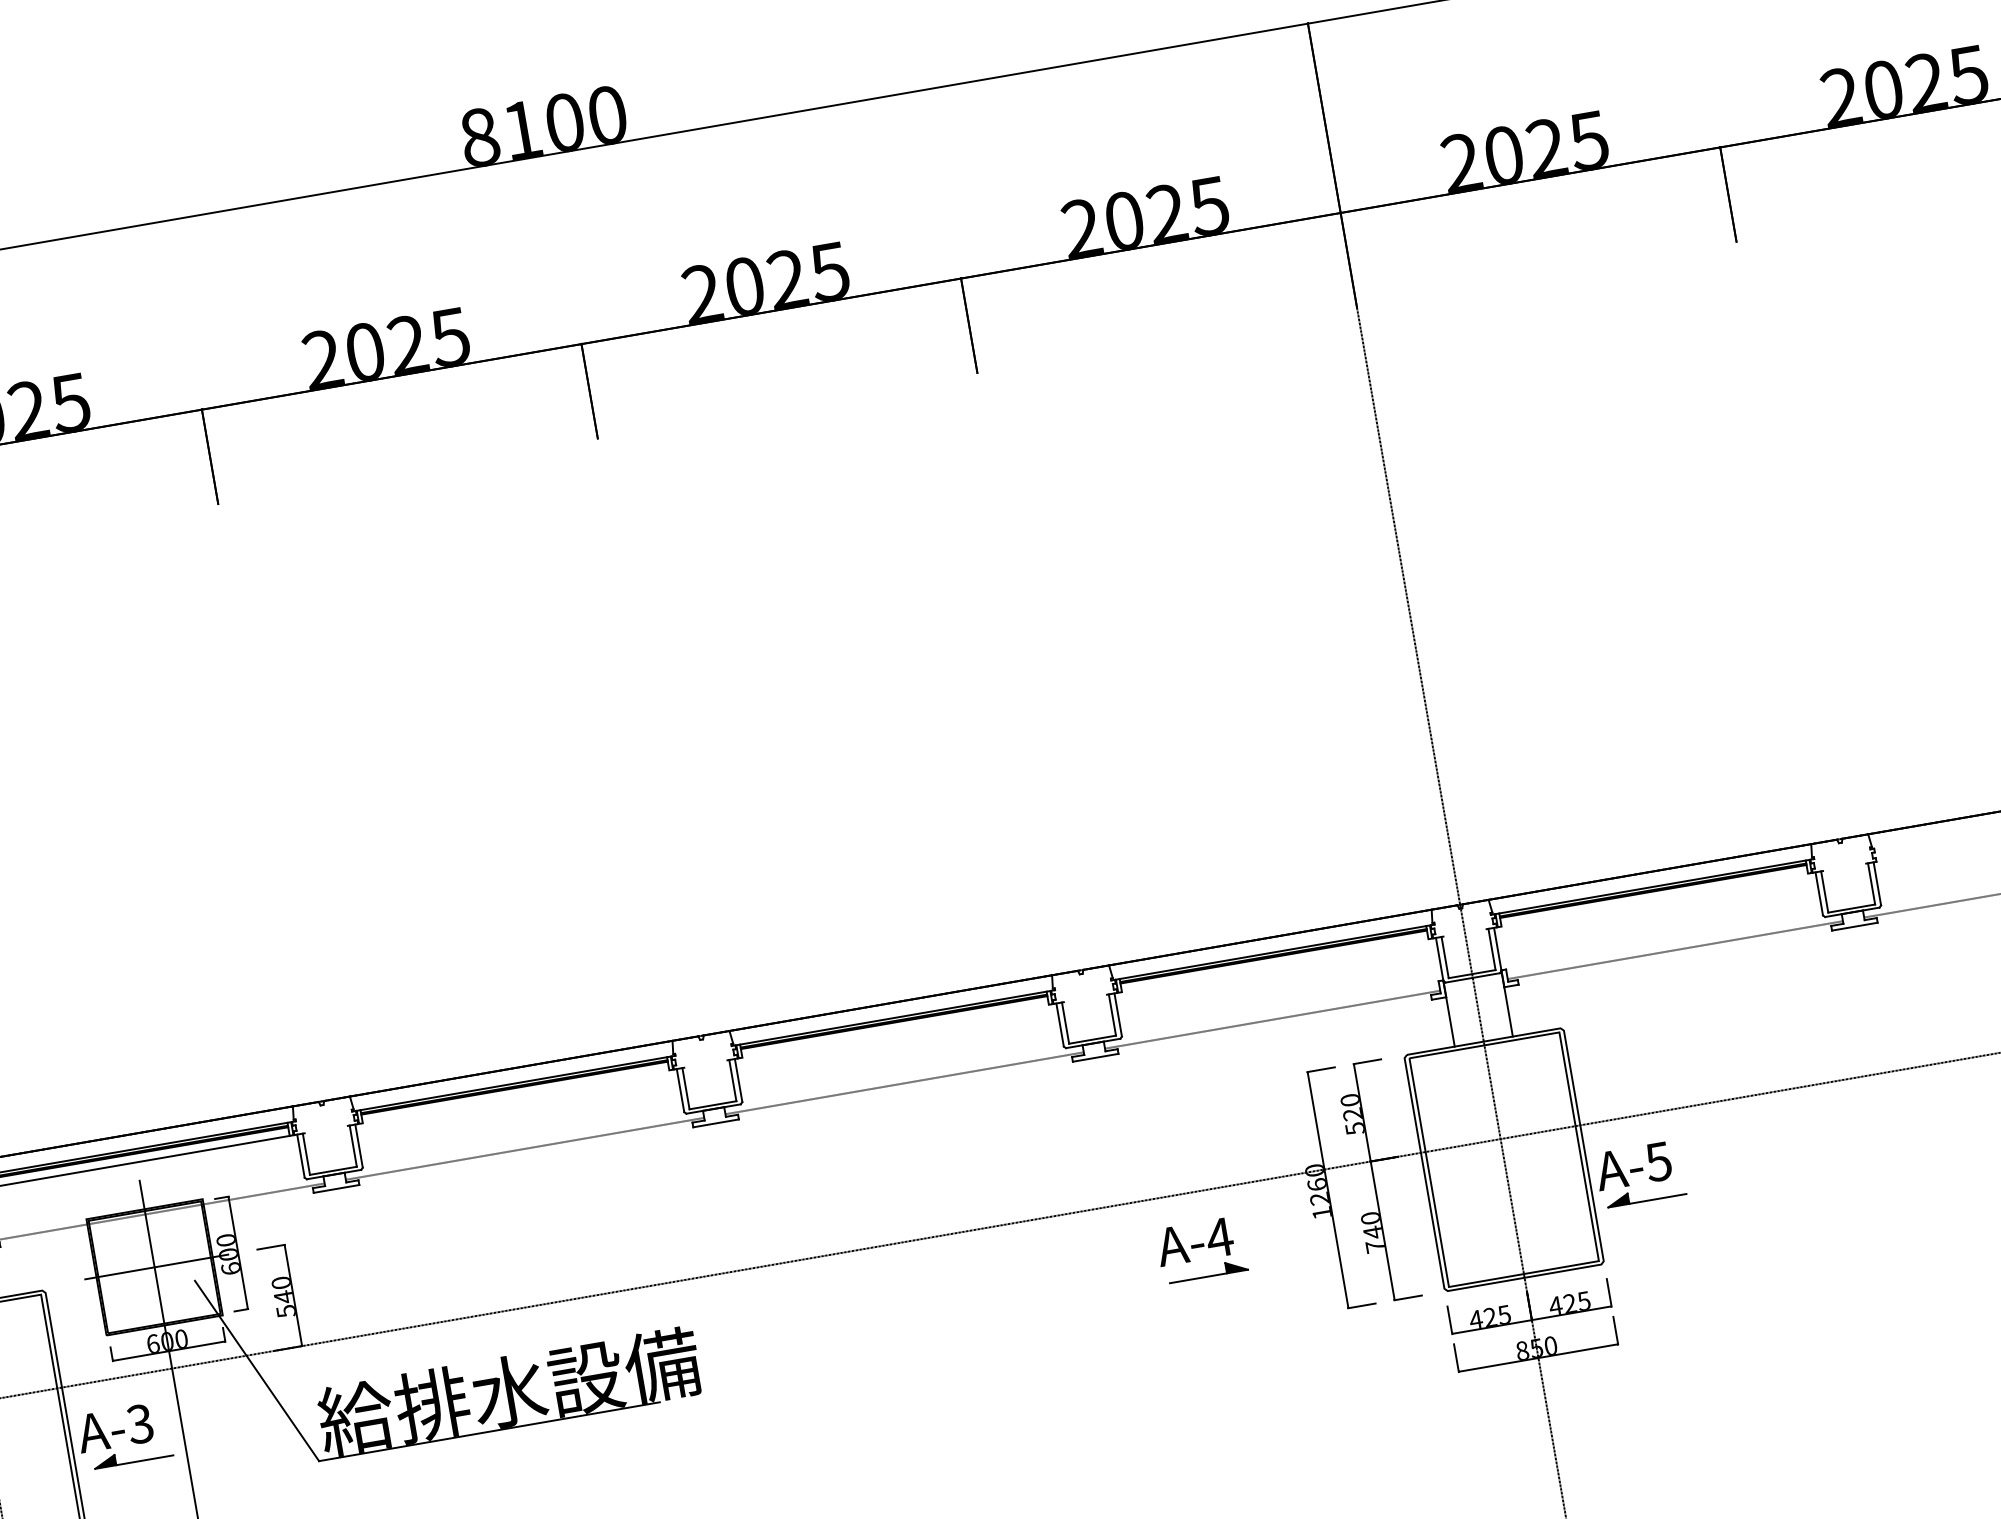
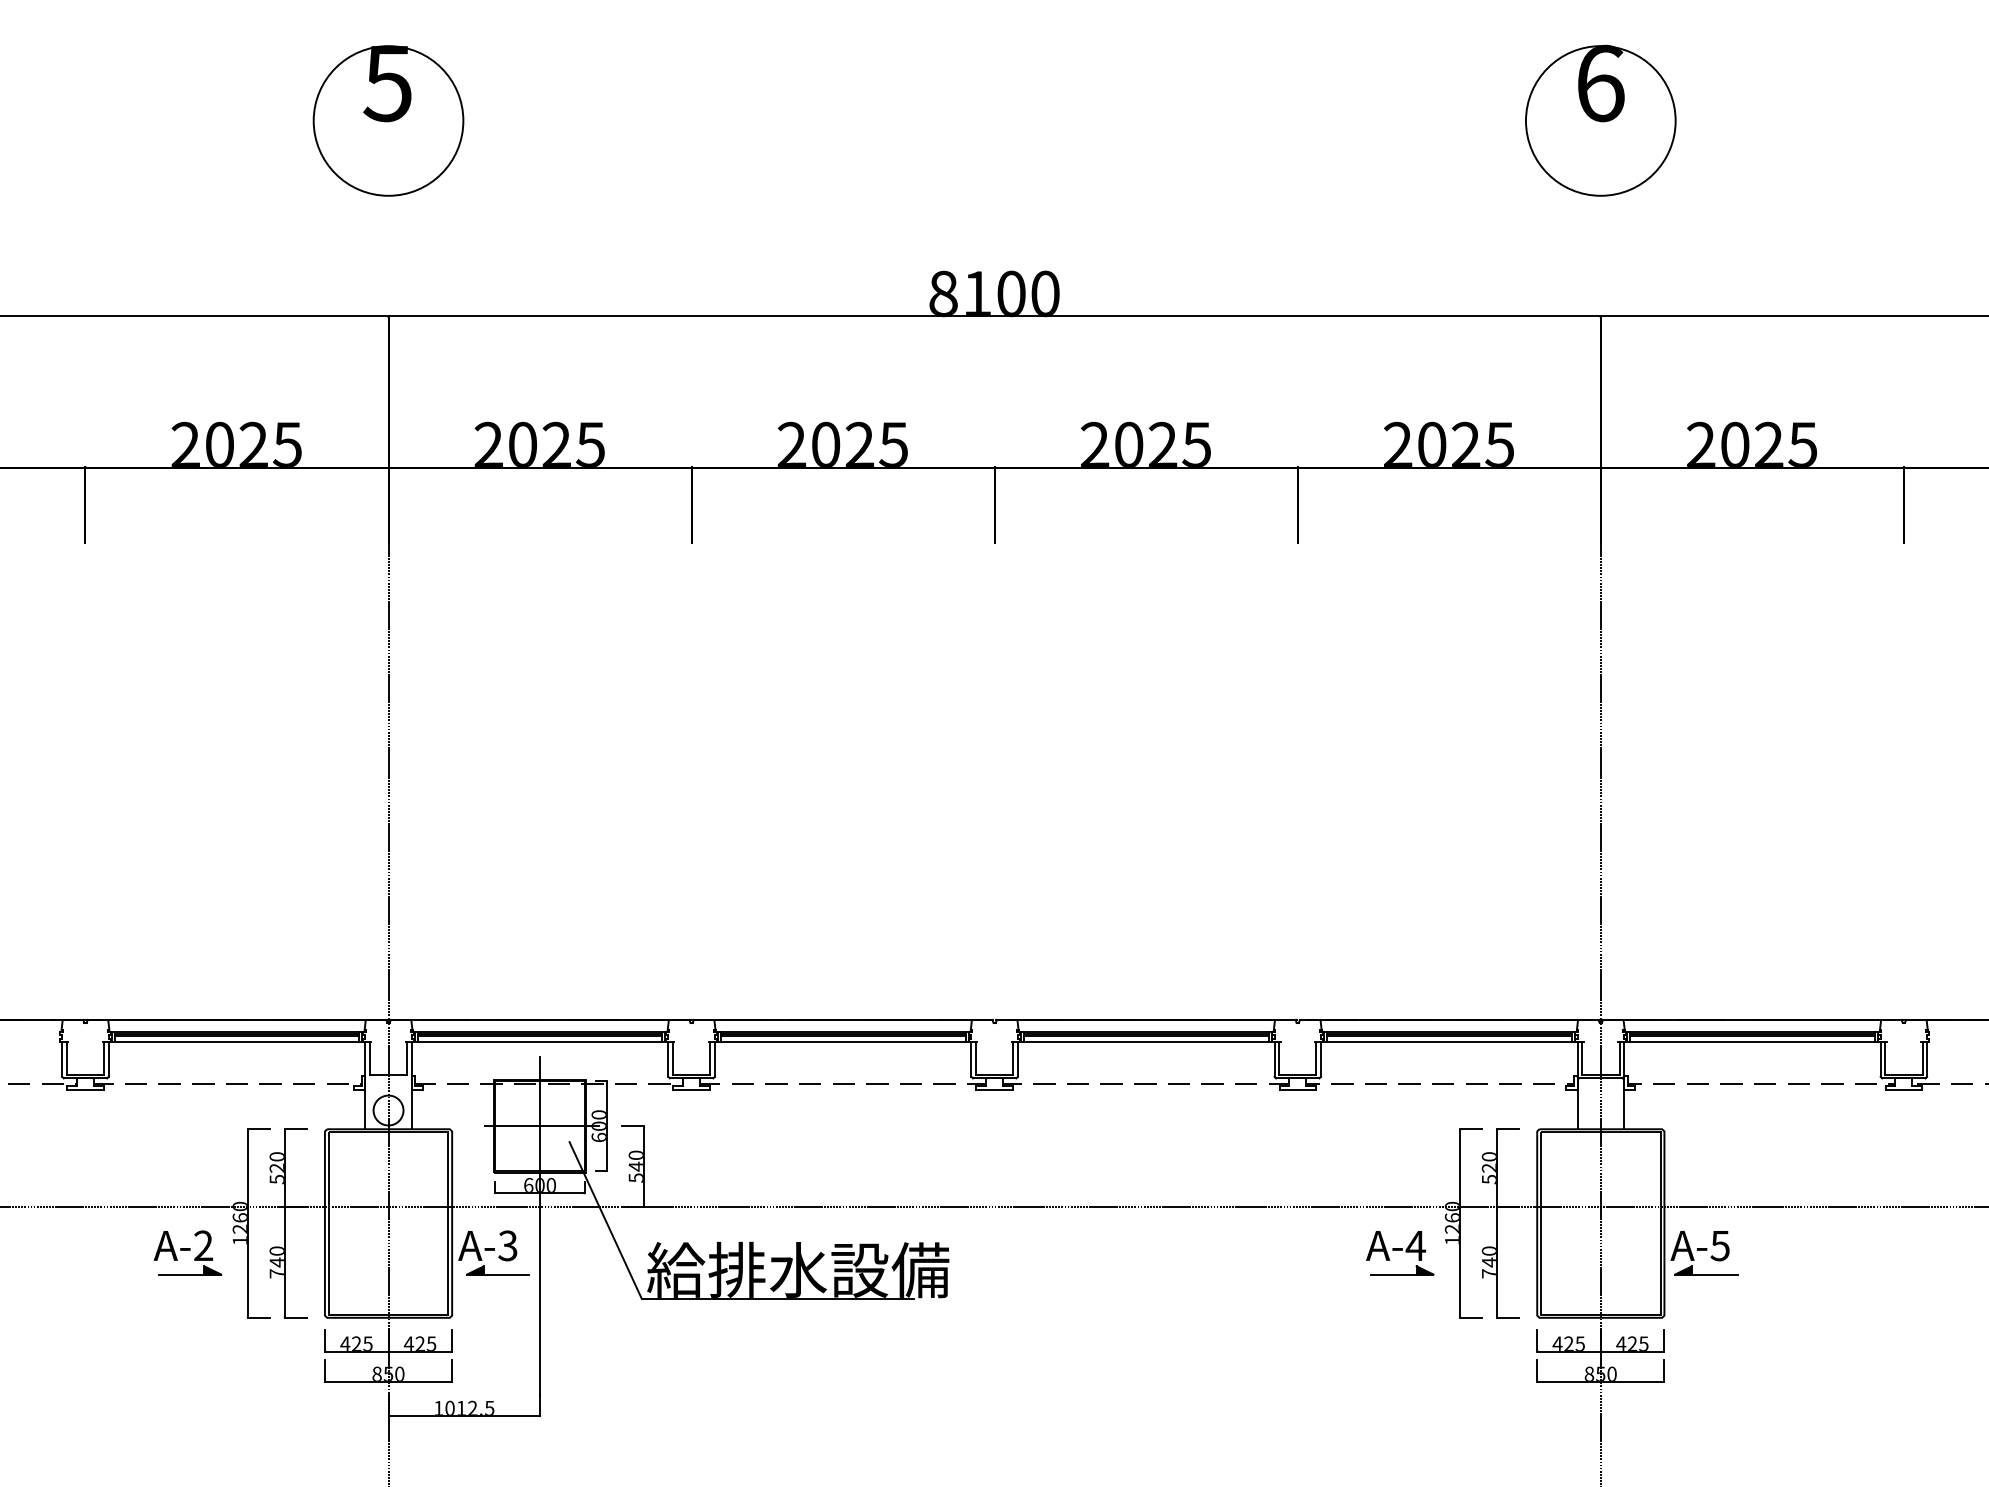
line: (1655, 900) -> (1752, 1042), added
line: (1274, 965) -> (1448, 1042), added
line: (894, 1031) -> (1145, 1042), added
line: (515, 1097) -> (842, 1042), added
part: (1202, 1250) -> (1400, 1253), moved

